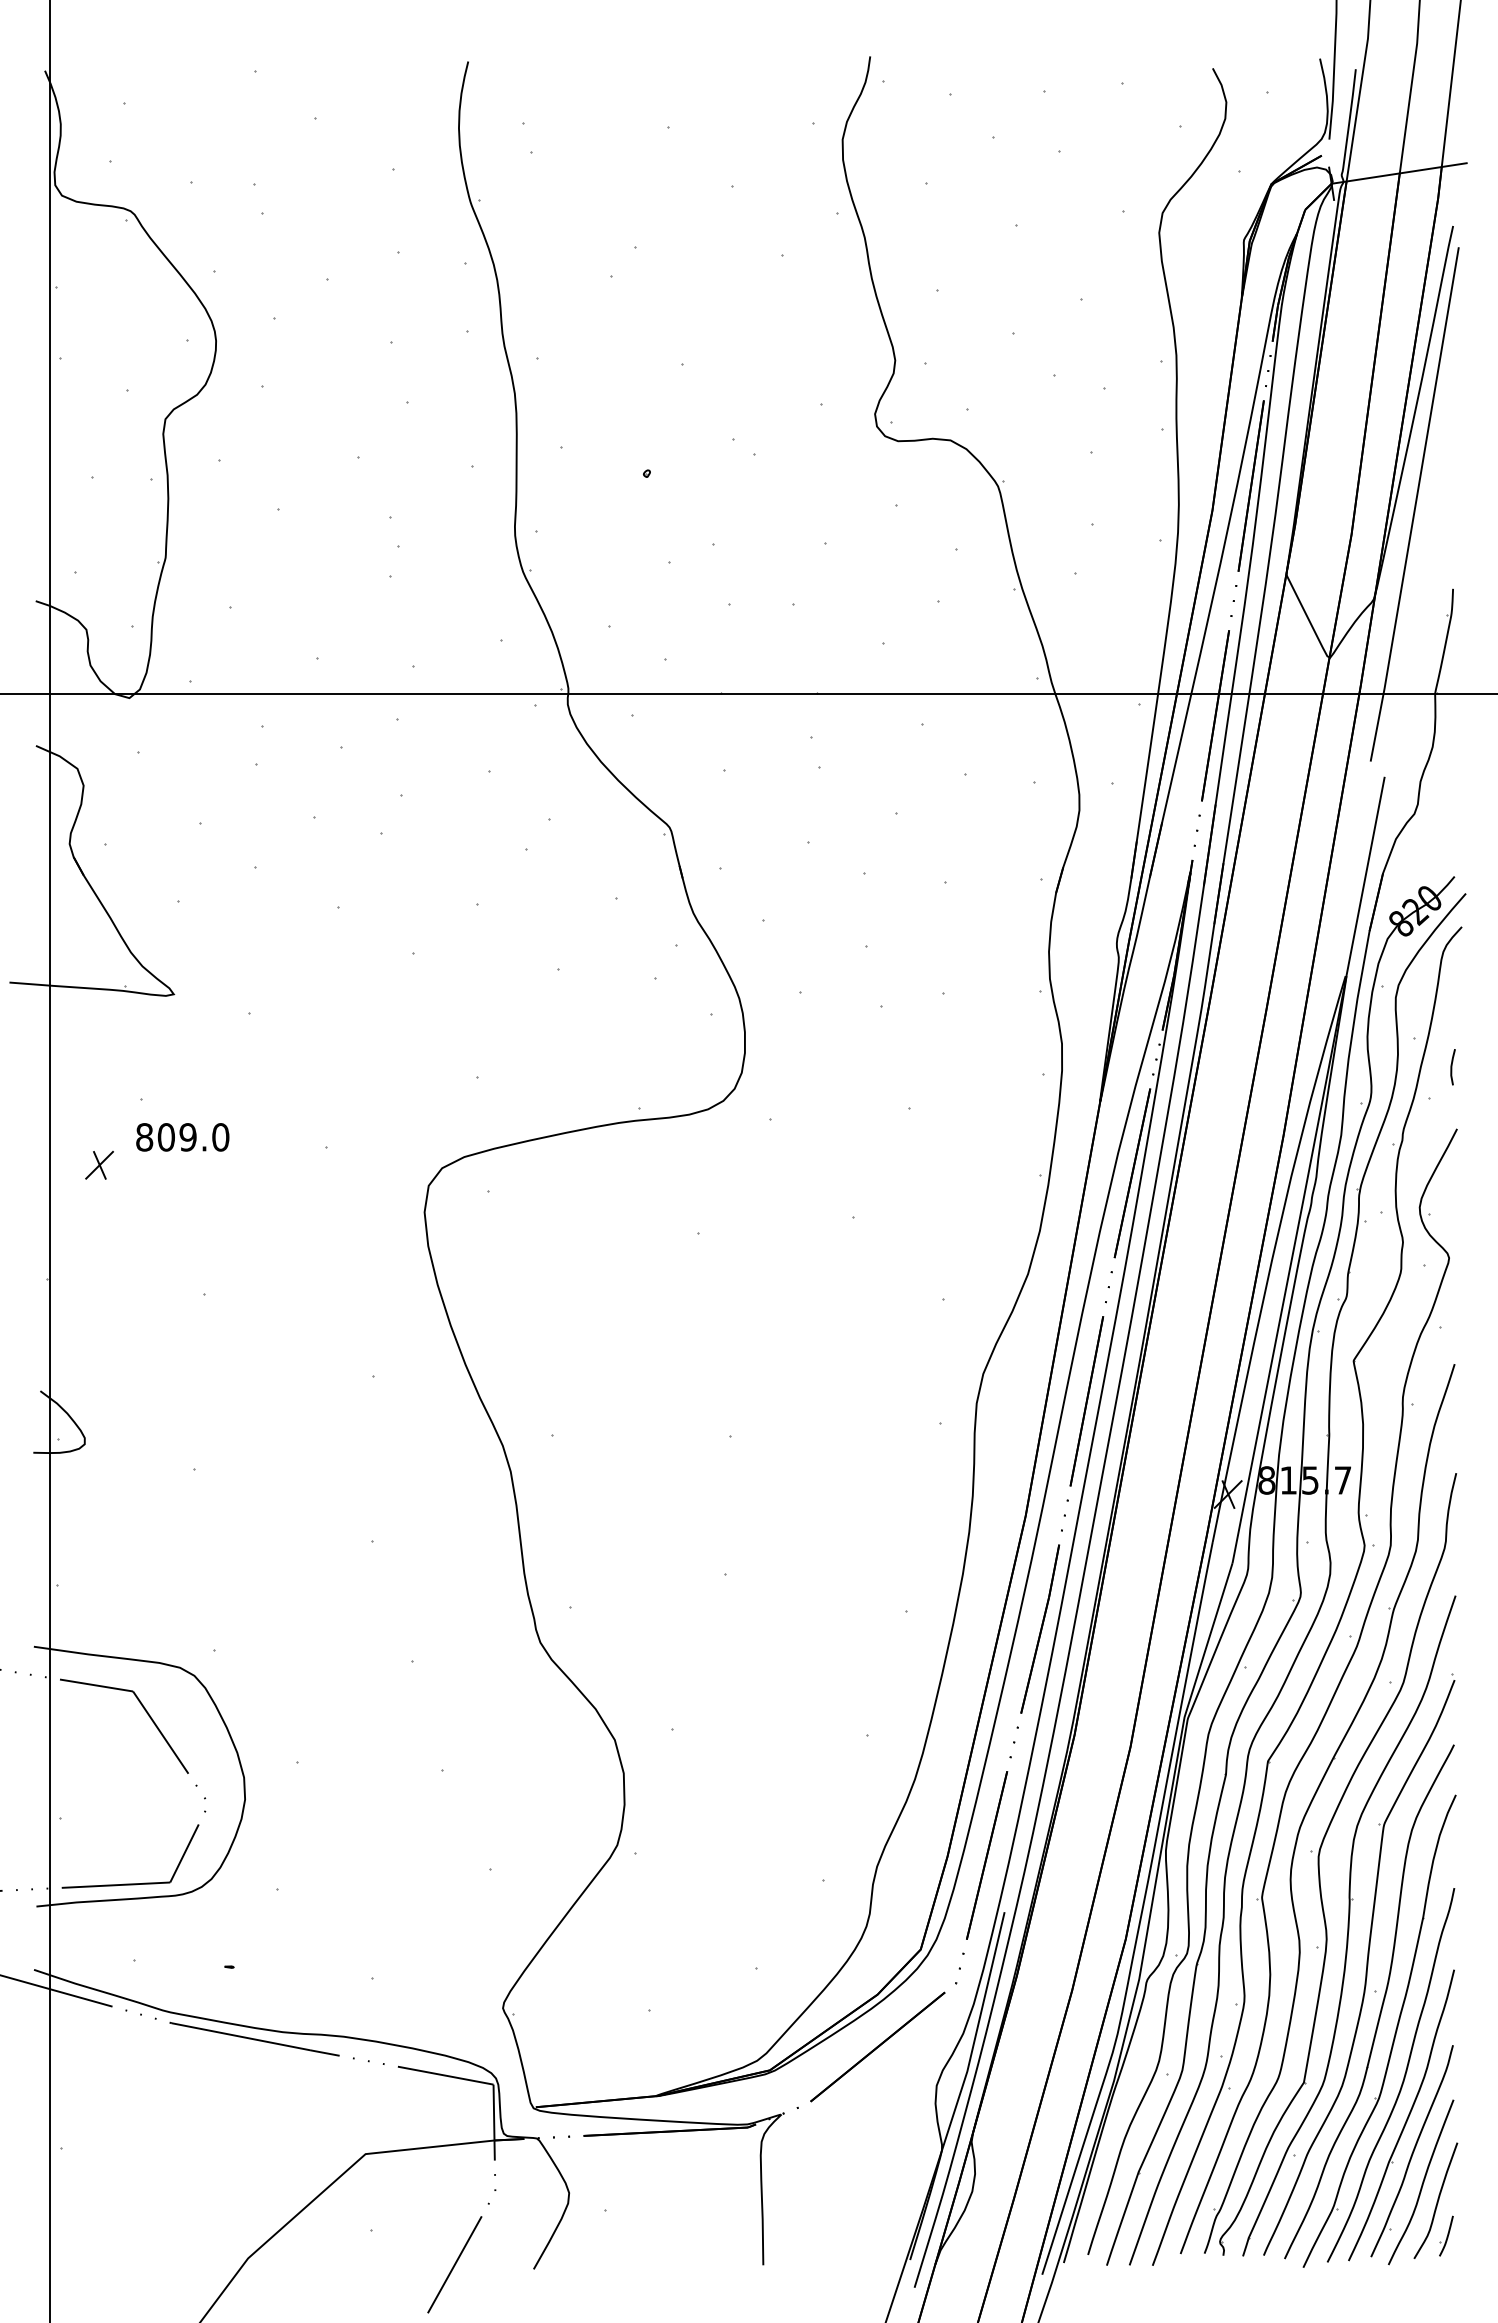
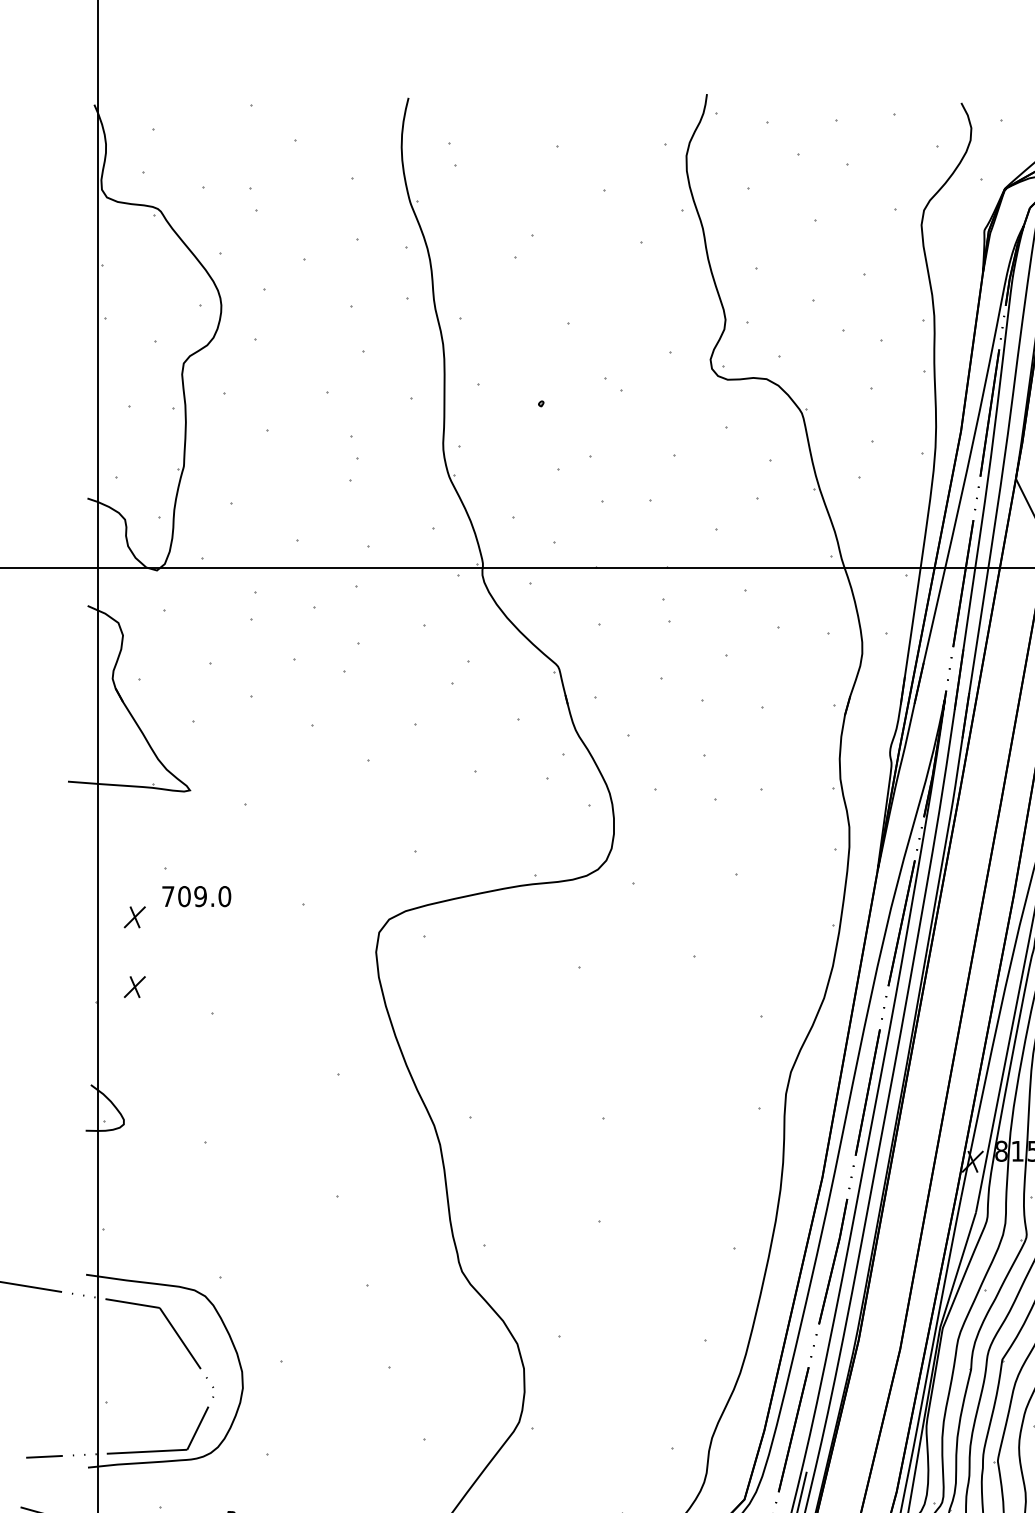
text: (144, 1137) -> (168, 896), 809.0 -> 709.0
part: (99, 1259) -> (134, 987), added

